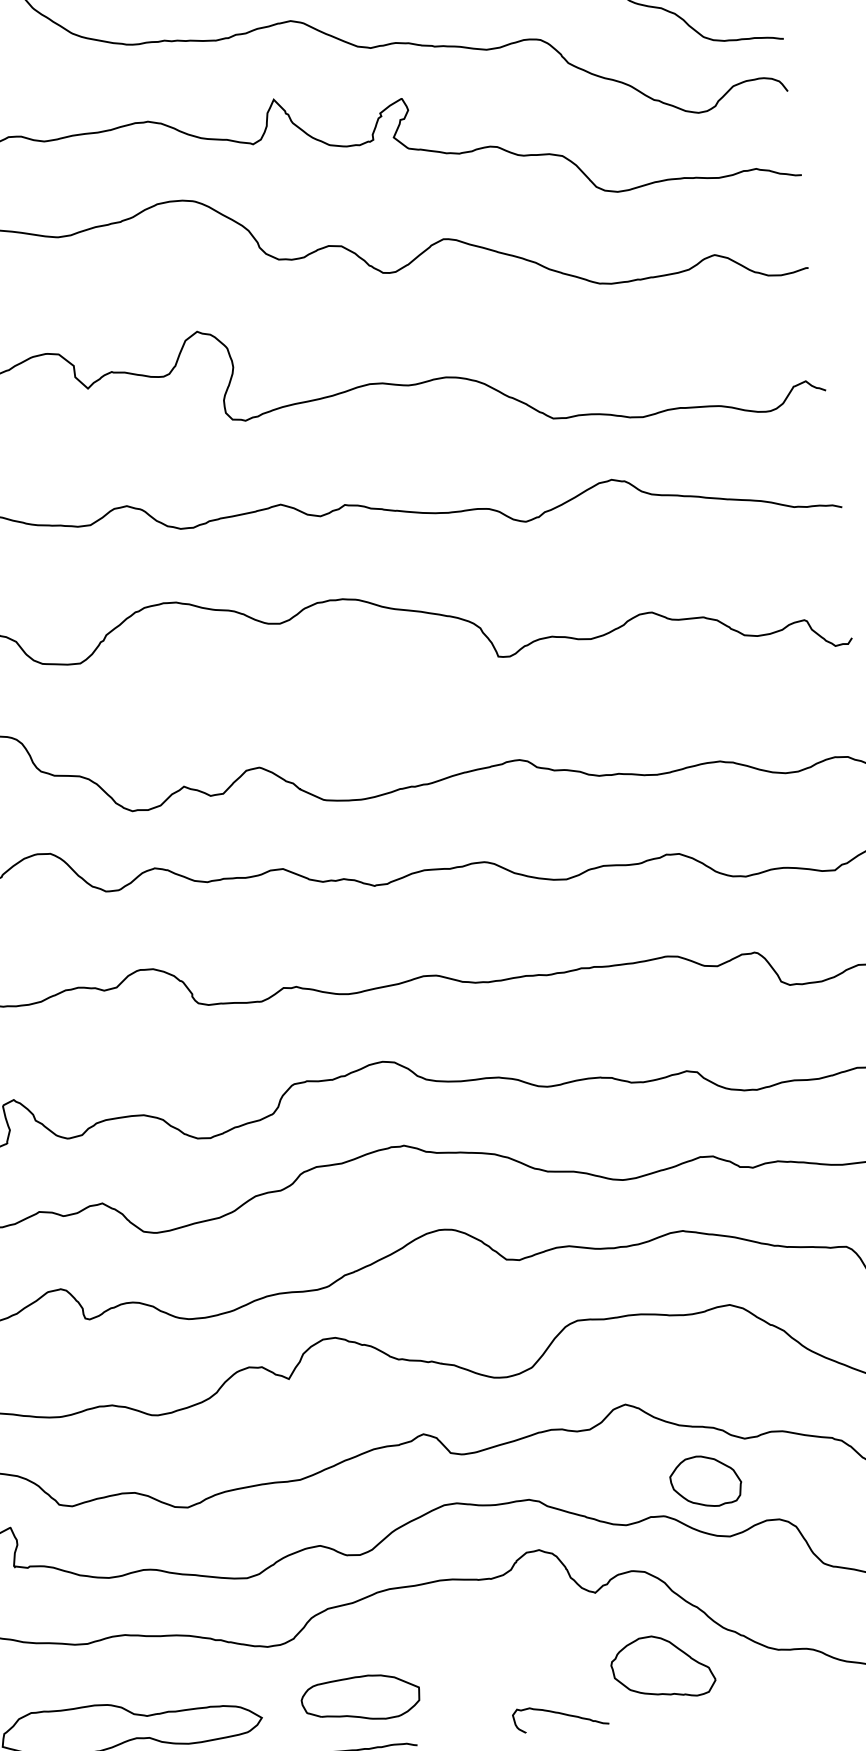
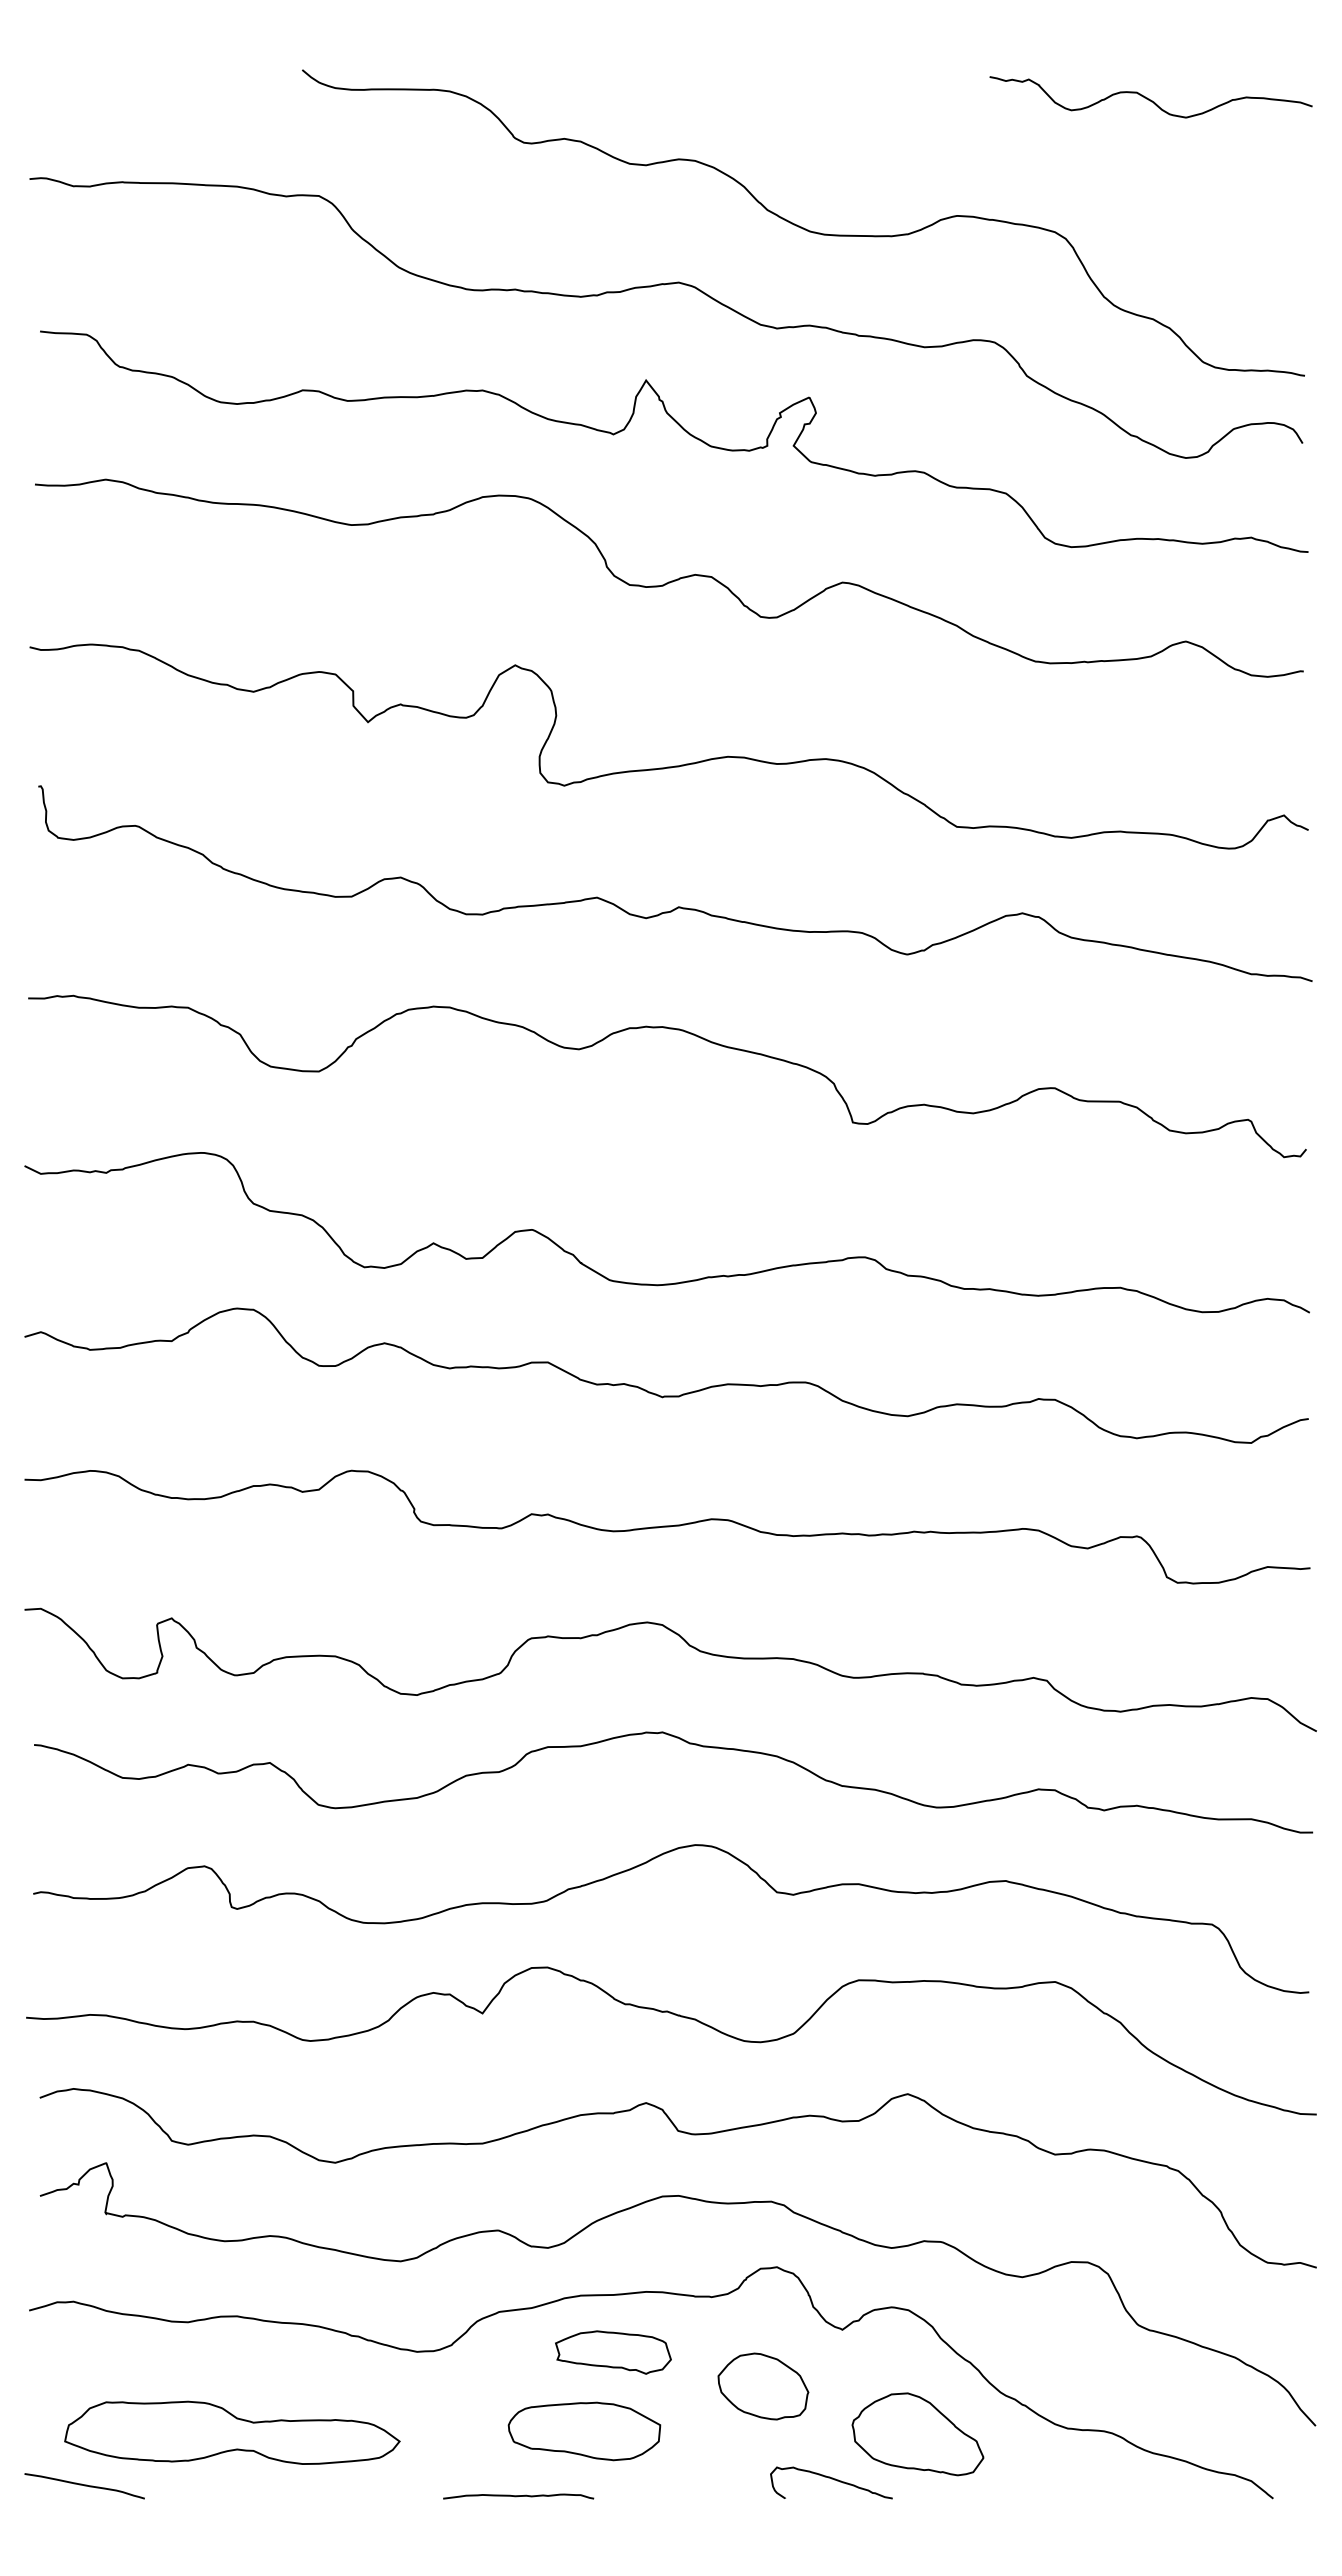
part: (705, 1481) -> (763, 2386), moved
part: (419, 1630) -> (613, 2352), added
part: (360, 1698) -> (584, 2431), moved
curve: (560, 1714) -> (831, 2479), moved

